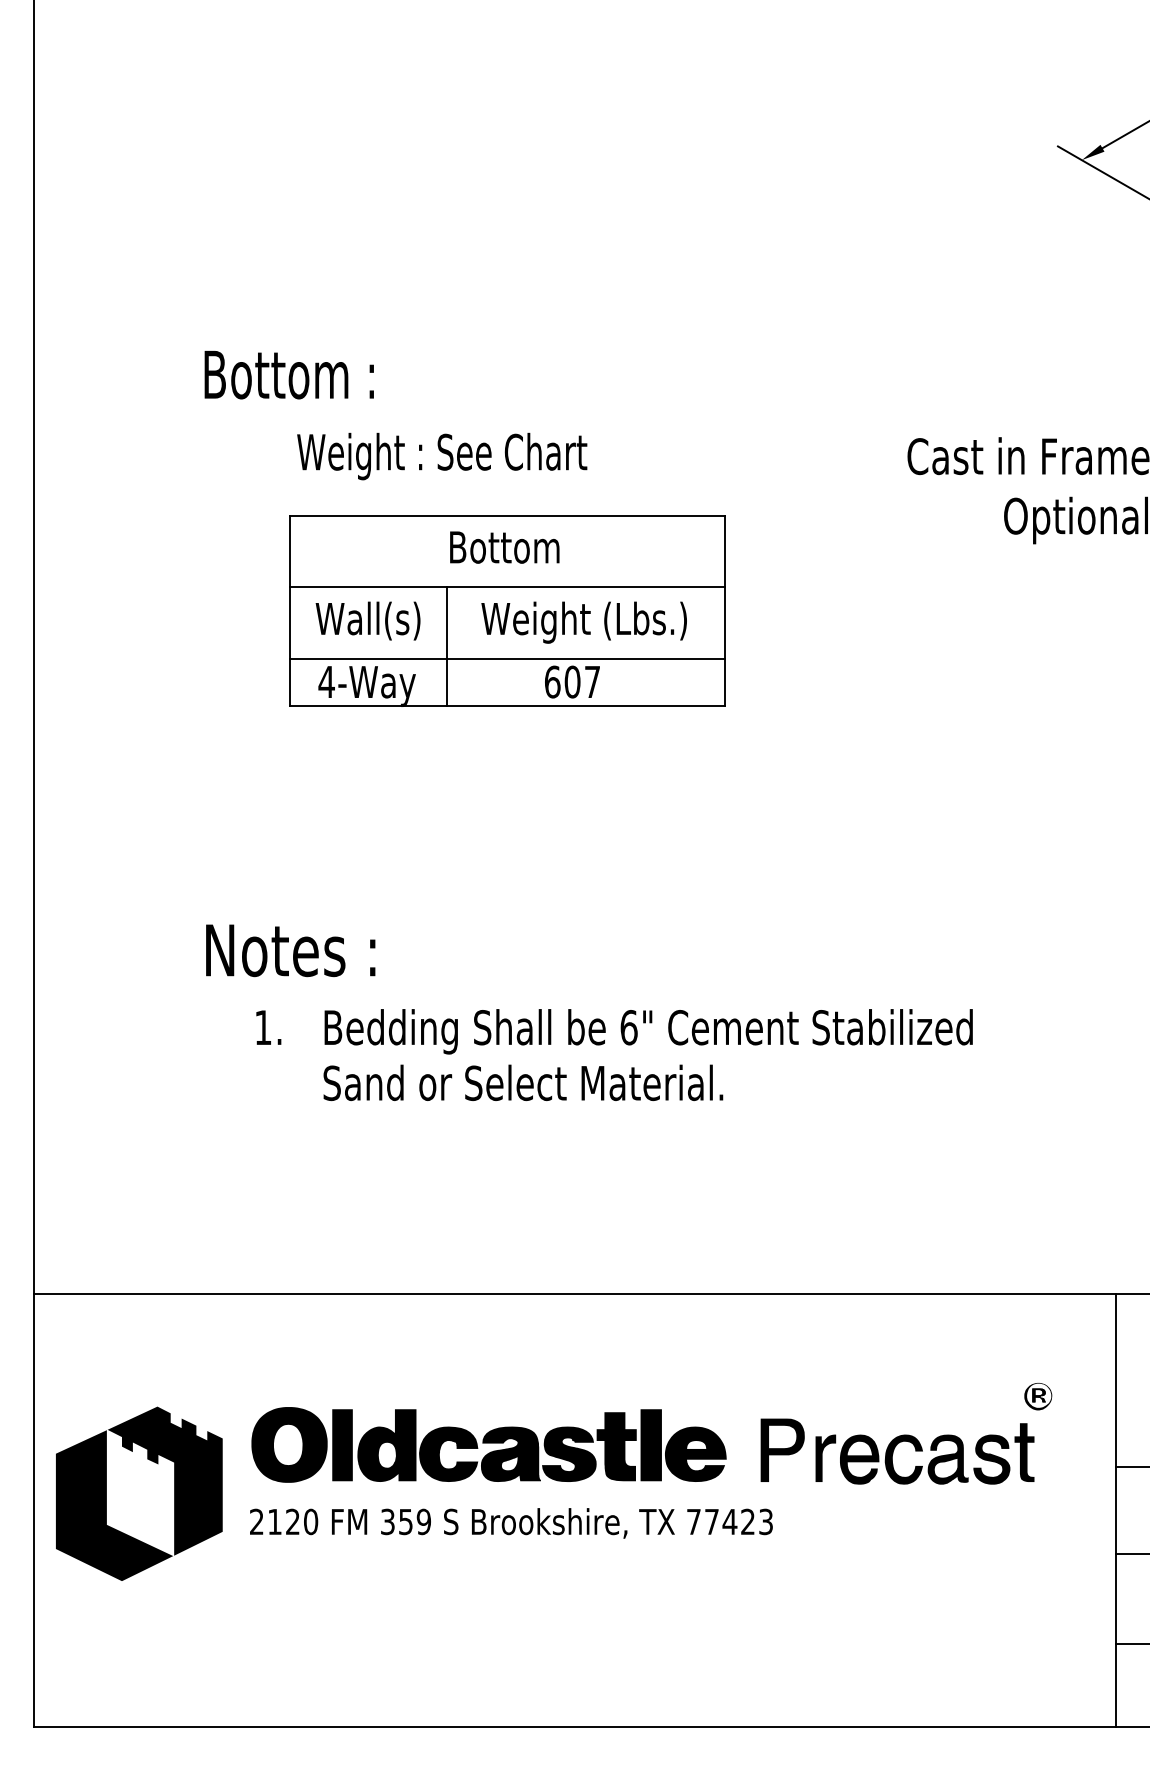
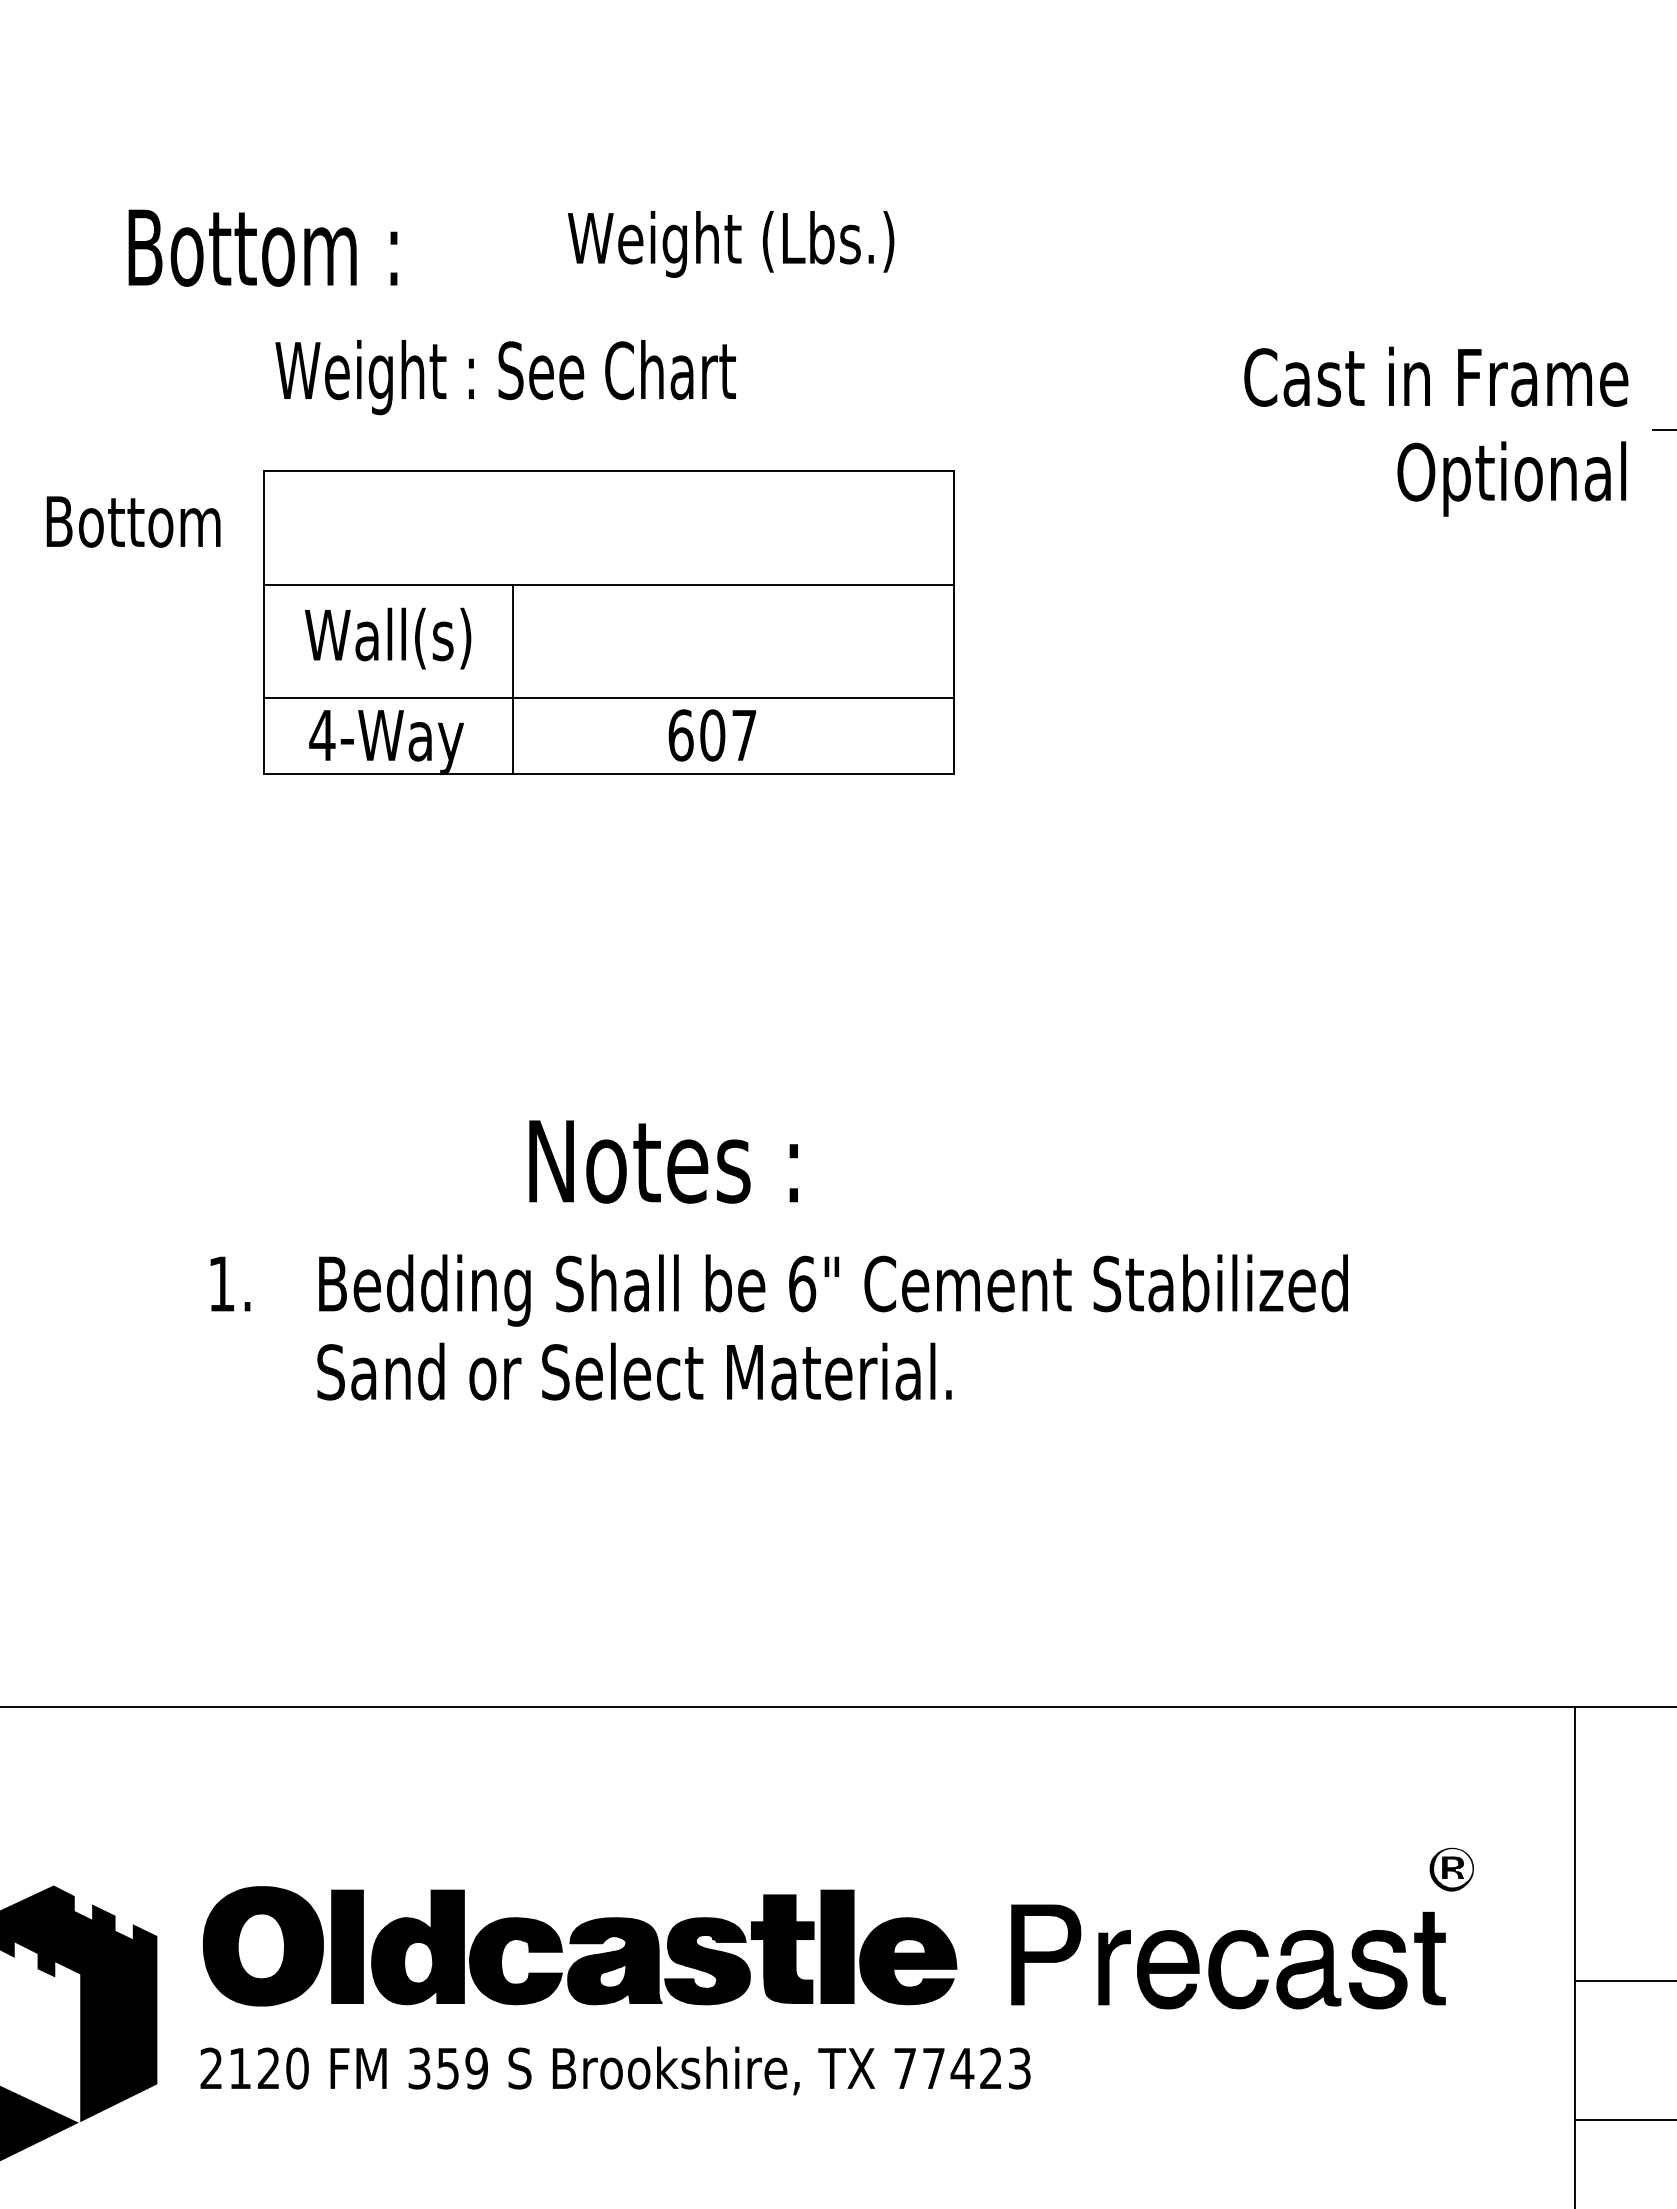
text: (504, 547) -> (133, 521), moved
text: (583, 622) -> (729, 244), moved
text: (290, 950) -> (663, 1161), moved

